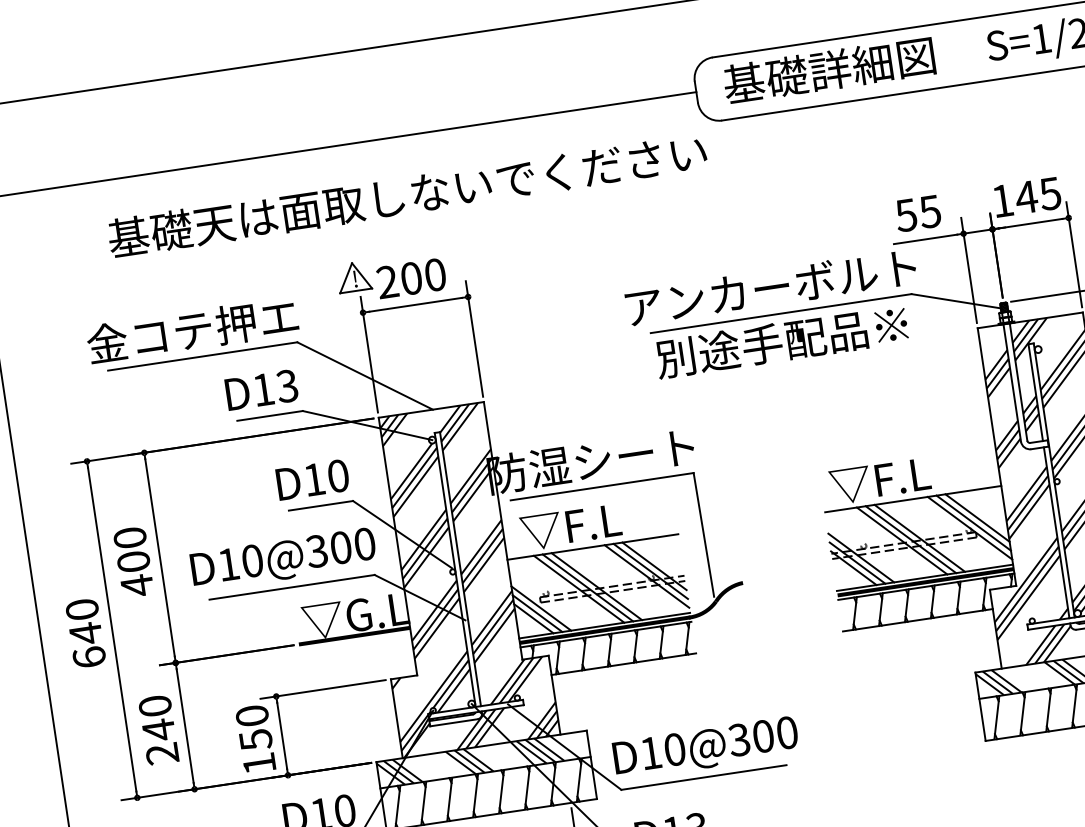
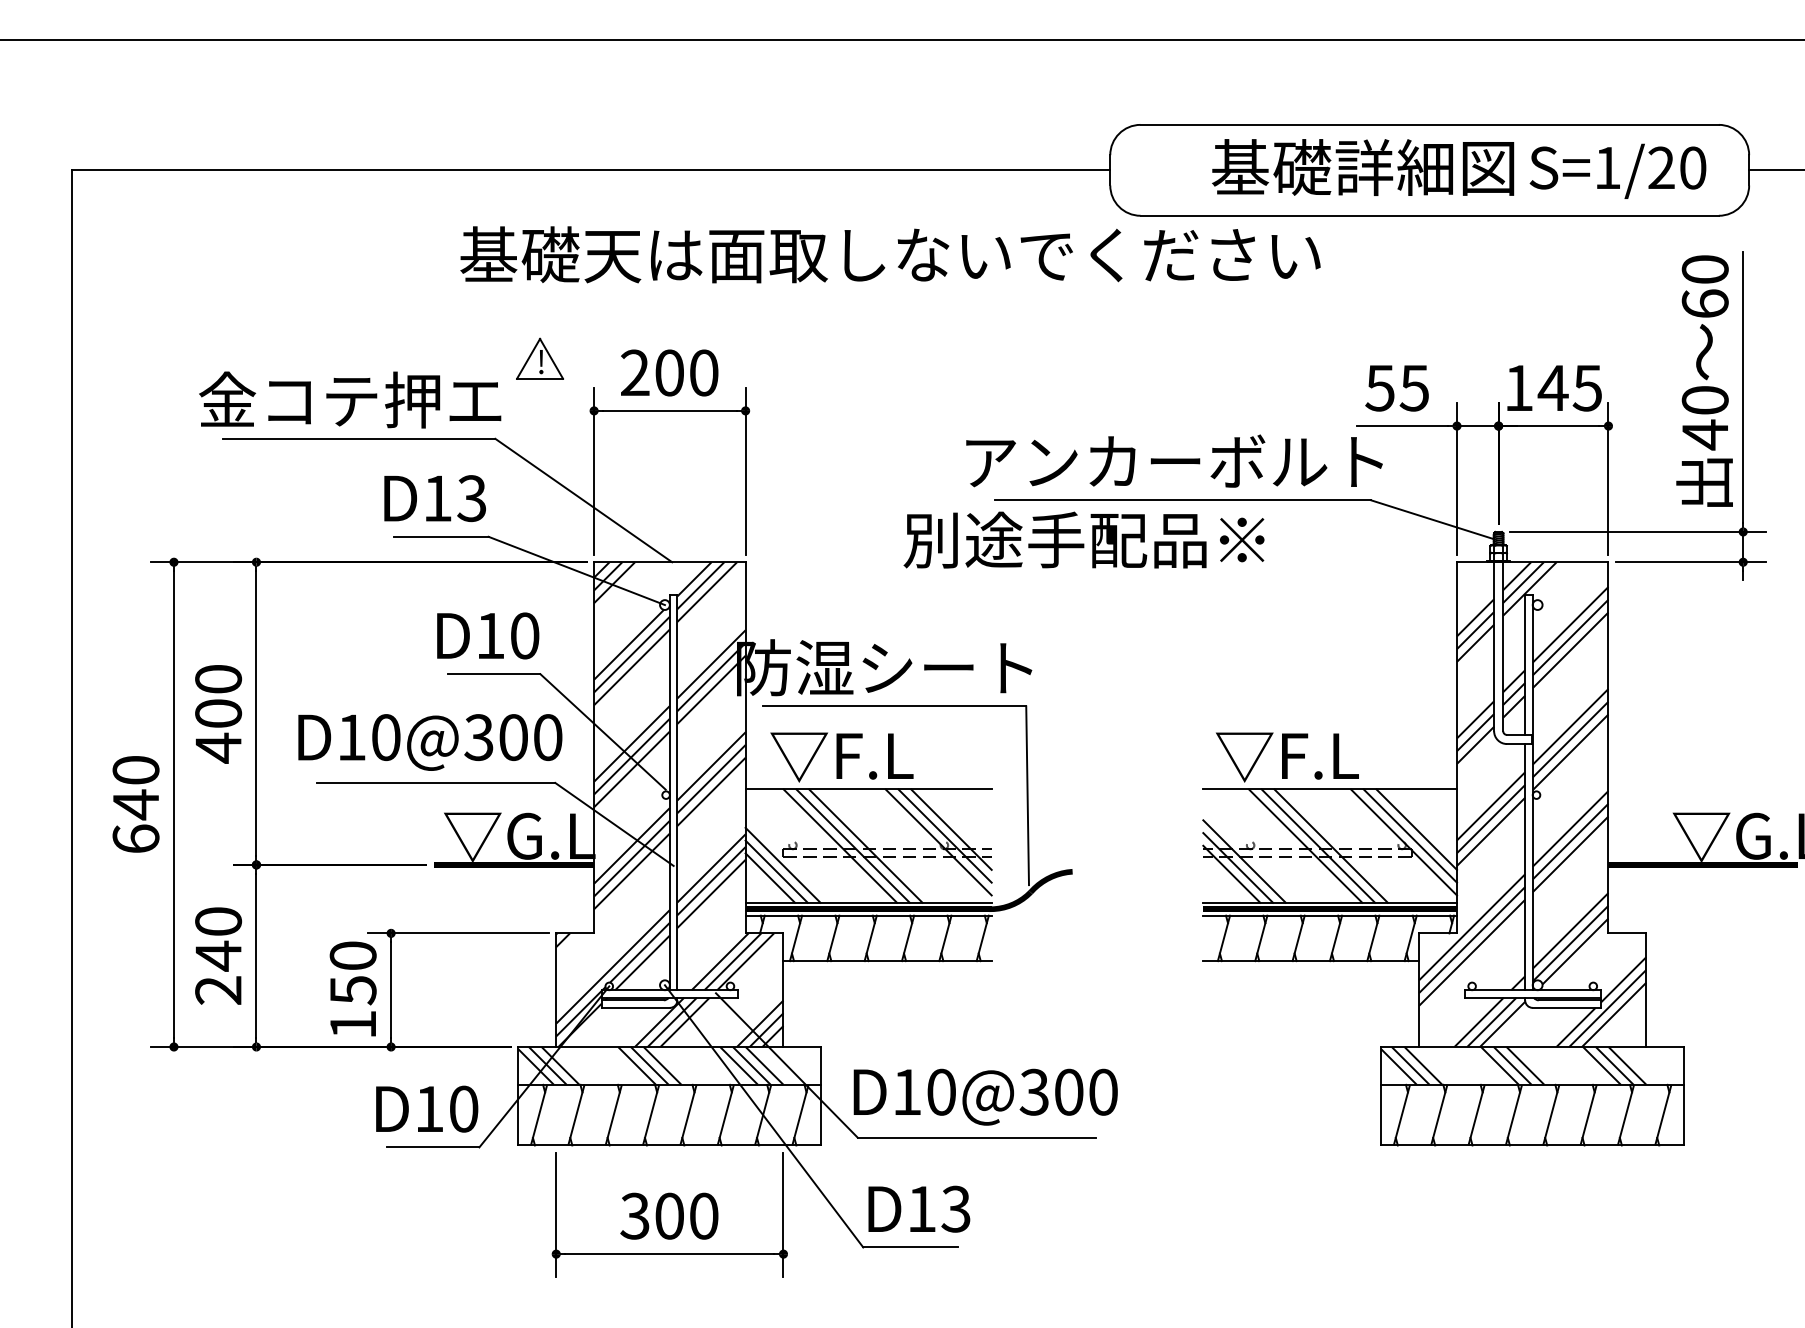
text: (829, 70) -> (1363, 167), moved
text: (407, 195) -> (890, 254), moved
part: (353, 276) -> (539, 358), moved
text: (781, 341) -> (1083, 539), moved

